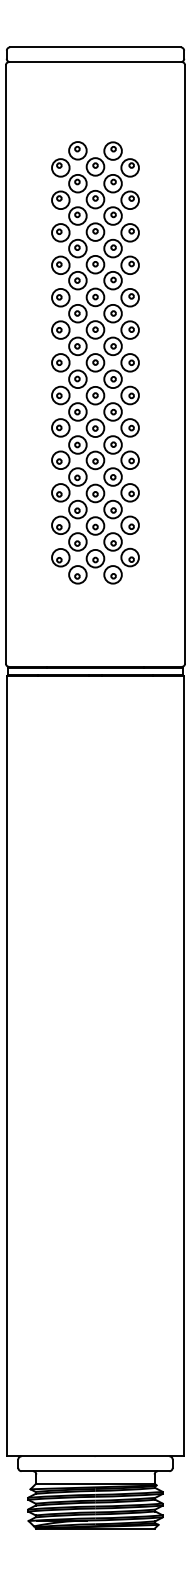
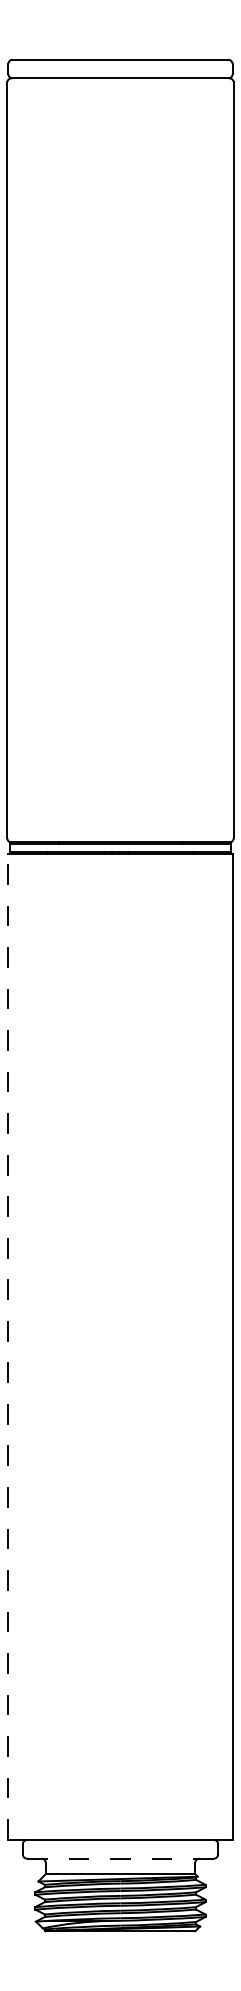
part: (95, 362) -> (120, 457), removed
line: (6, 1065) -> (8, 1346), solid -> dashed
line: (95, 1471) -> (120, 1859), solid -> dashed

